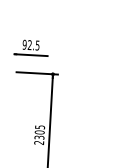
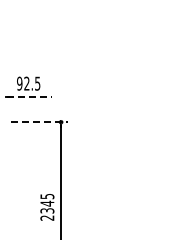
line: (31, 55) -> (29, 97), solid -> dashed
line: (37, 73) -> (39, 122), solid -> dashed
text: (39, 132) -> (47, 203), 2305 -> 2345

